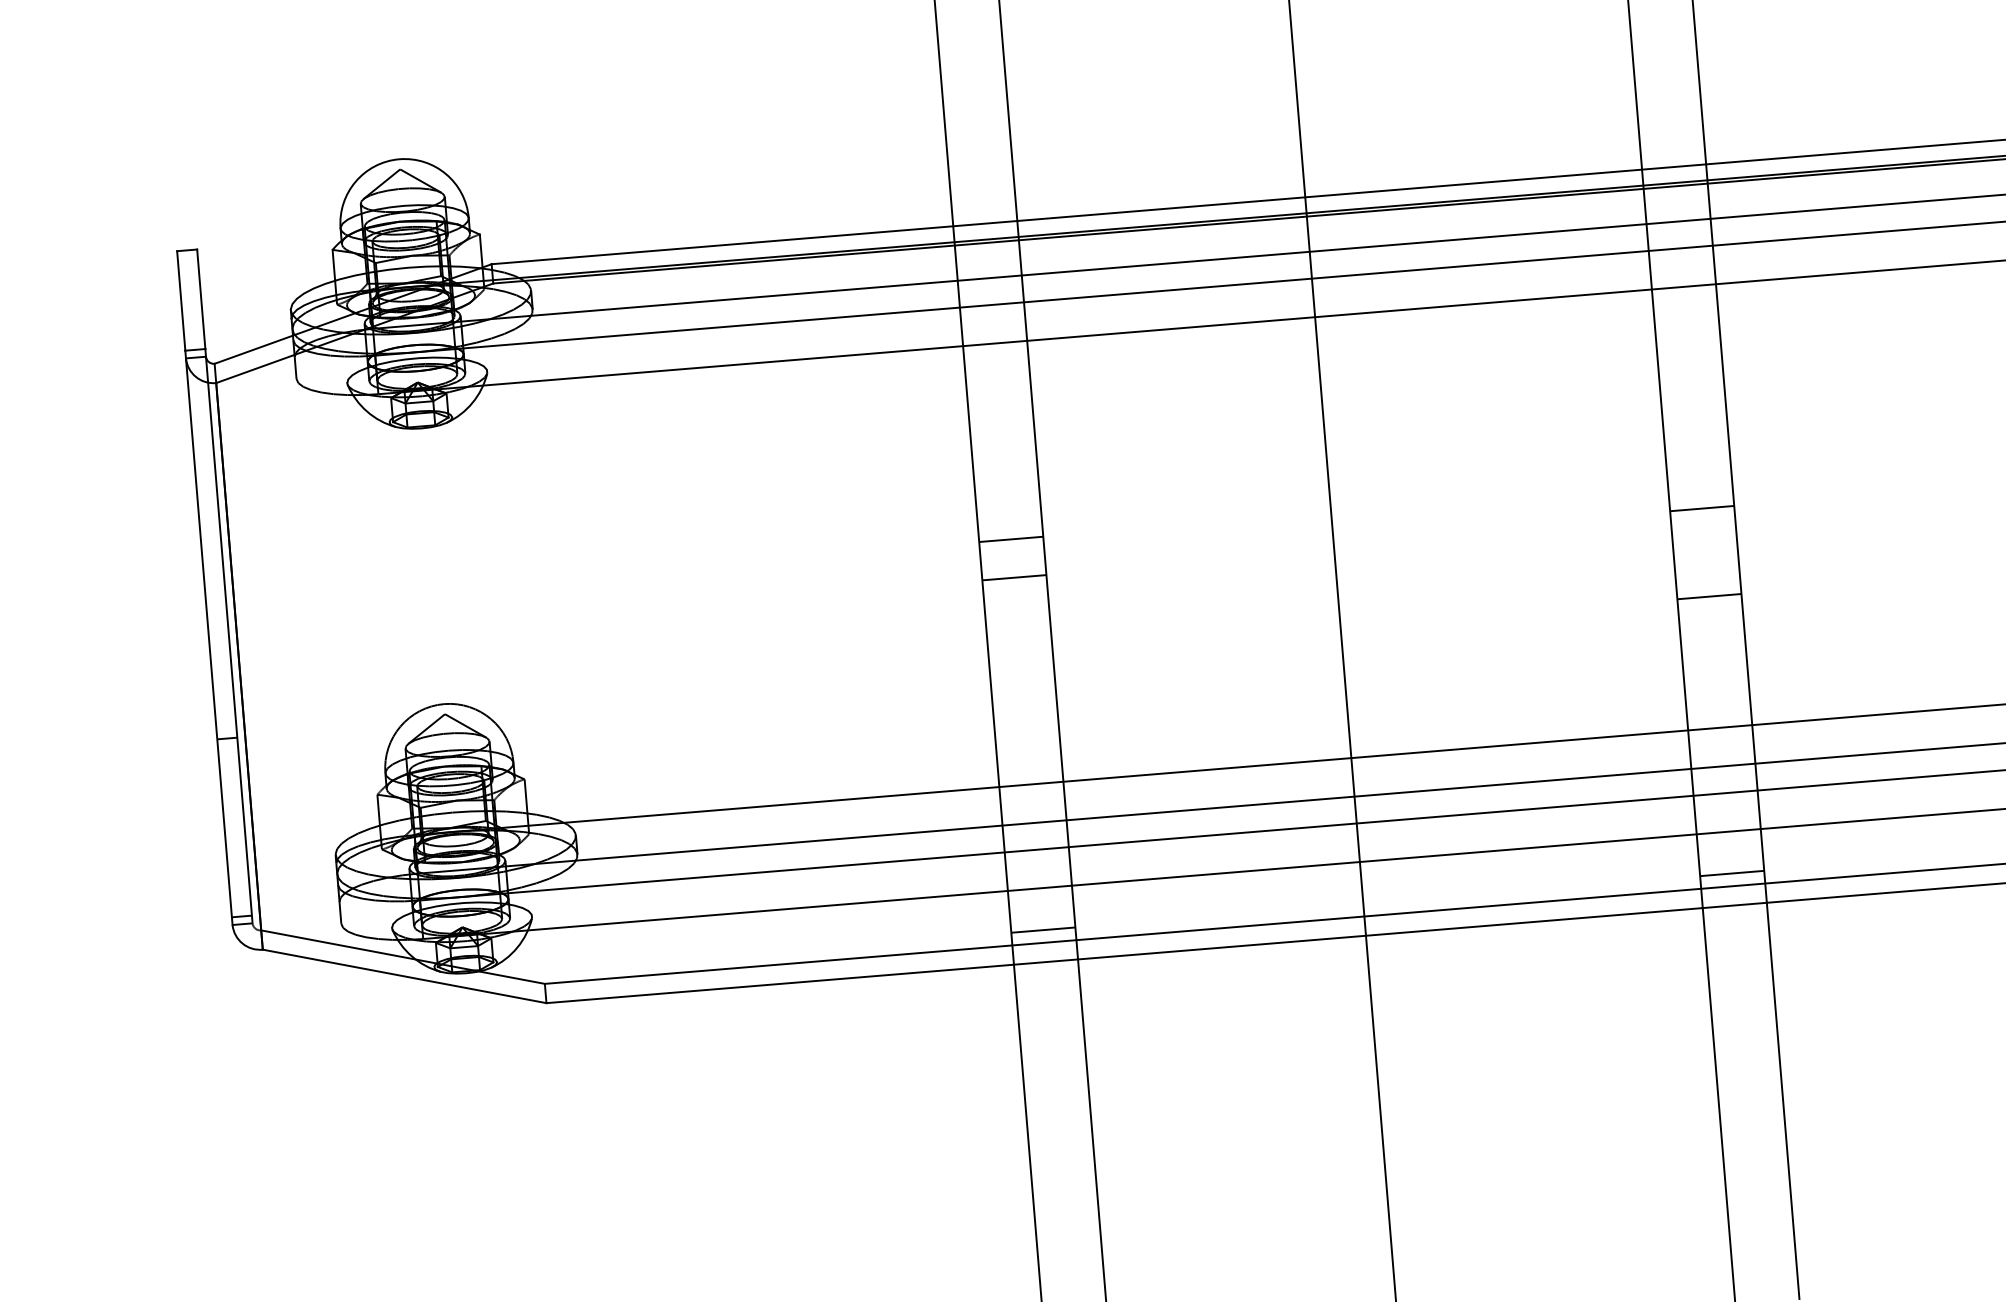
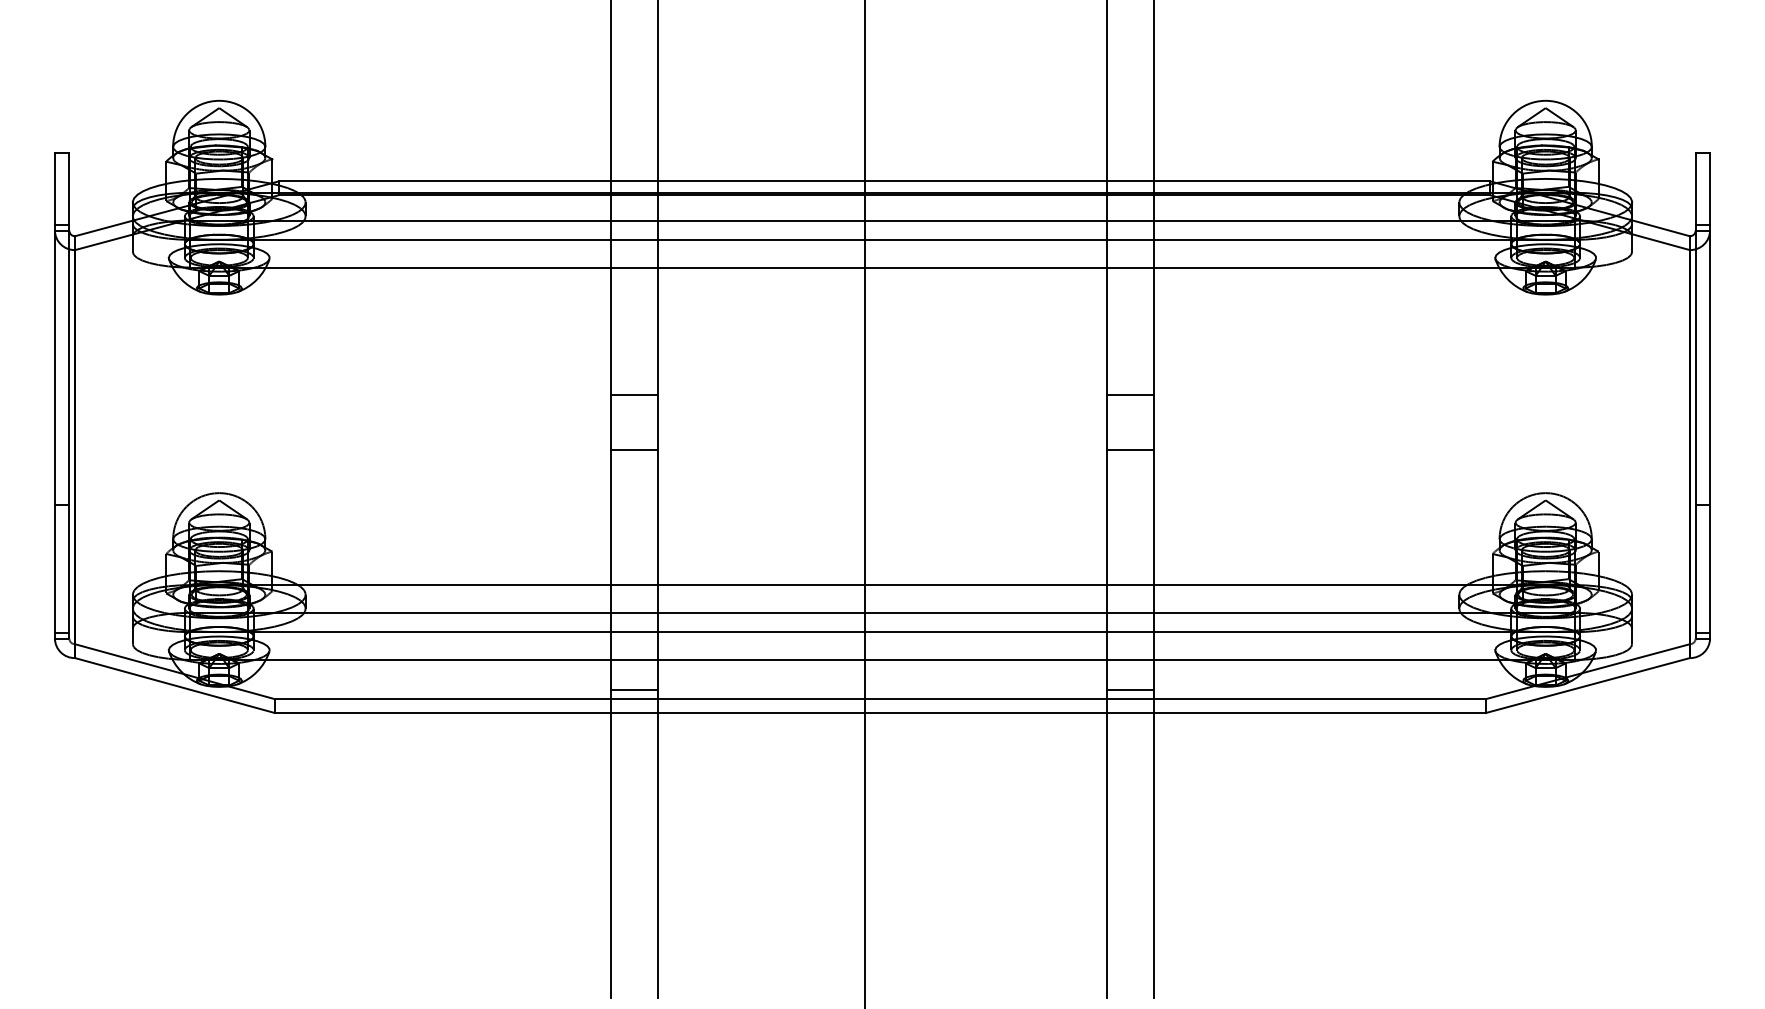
line: (1702, 508) -> (1130, 395), moved
line: (1011, 539) -> (634, 449), moved
line: (1014, 578) -> (634, 395), moved
line: (1709, 596) -> (1130, 449), moved

